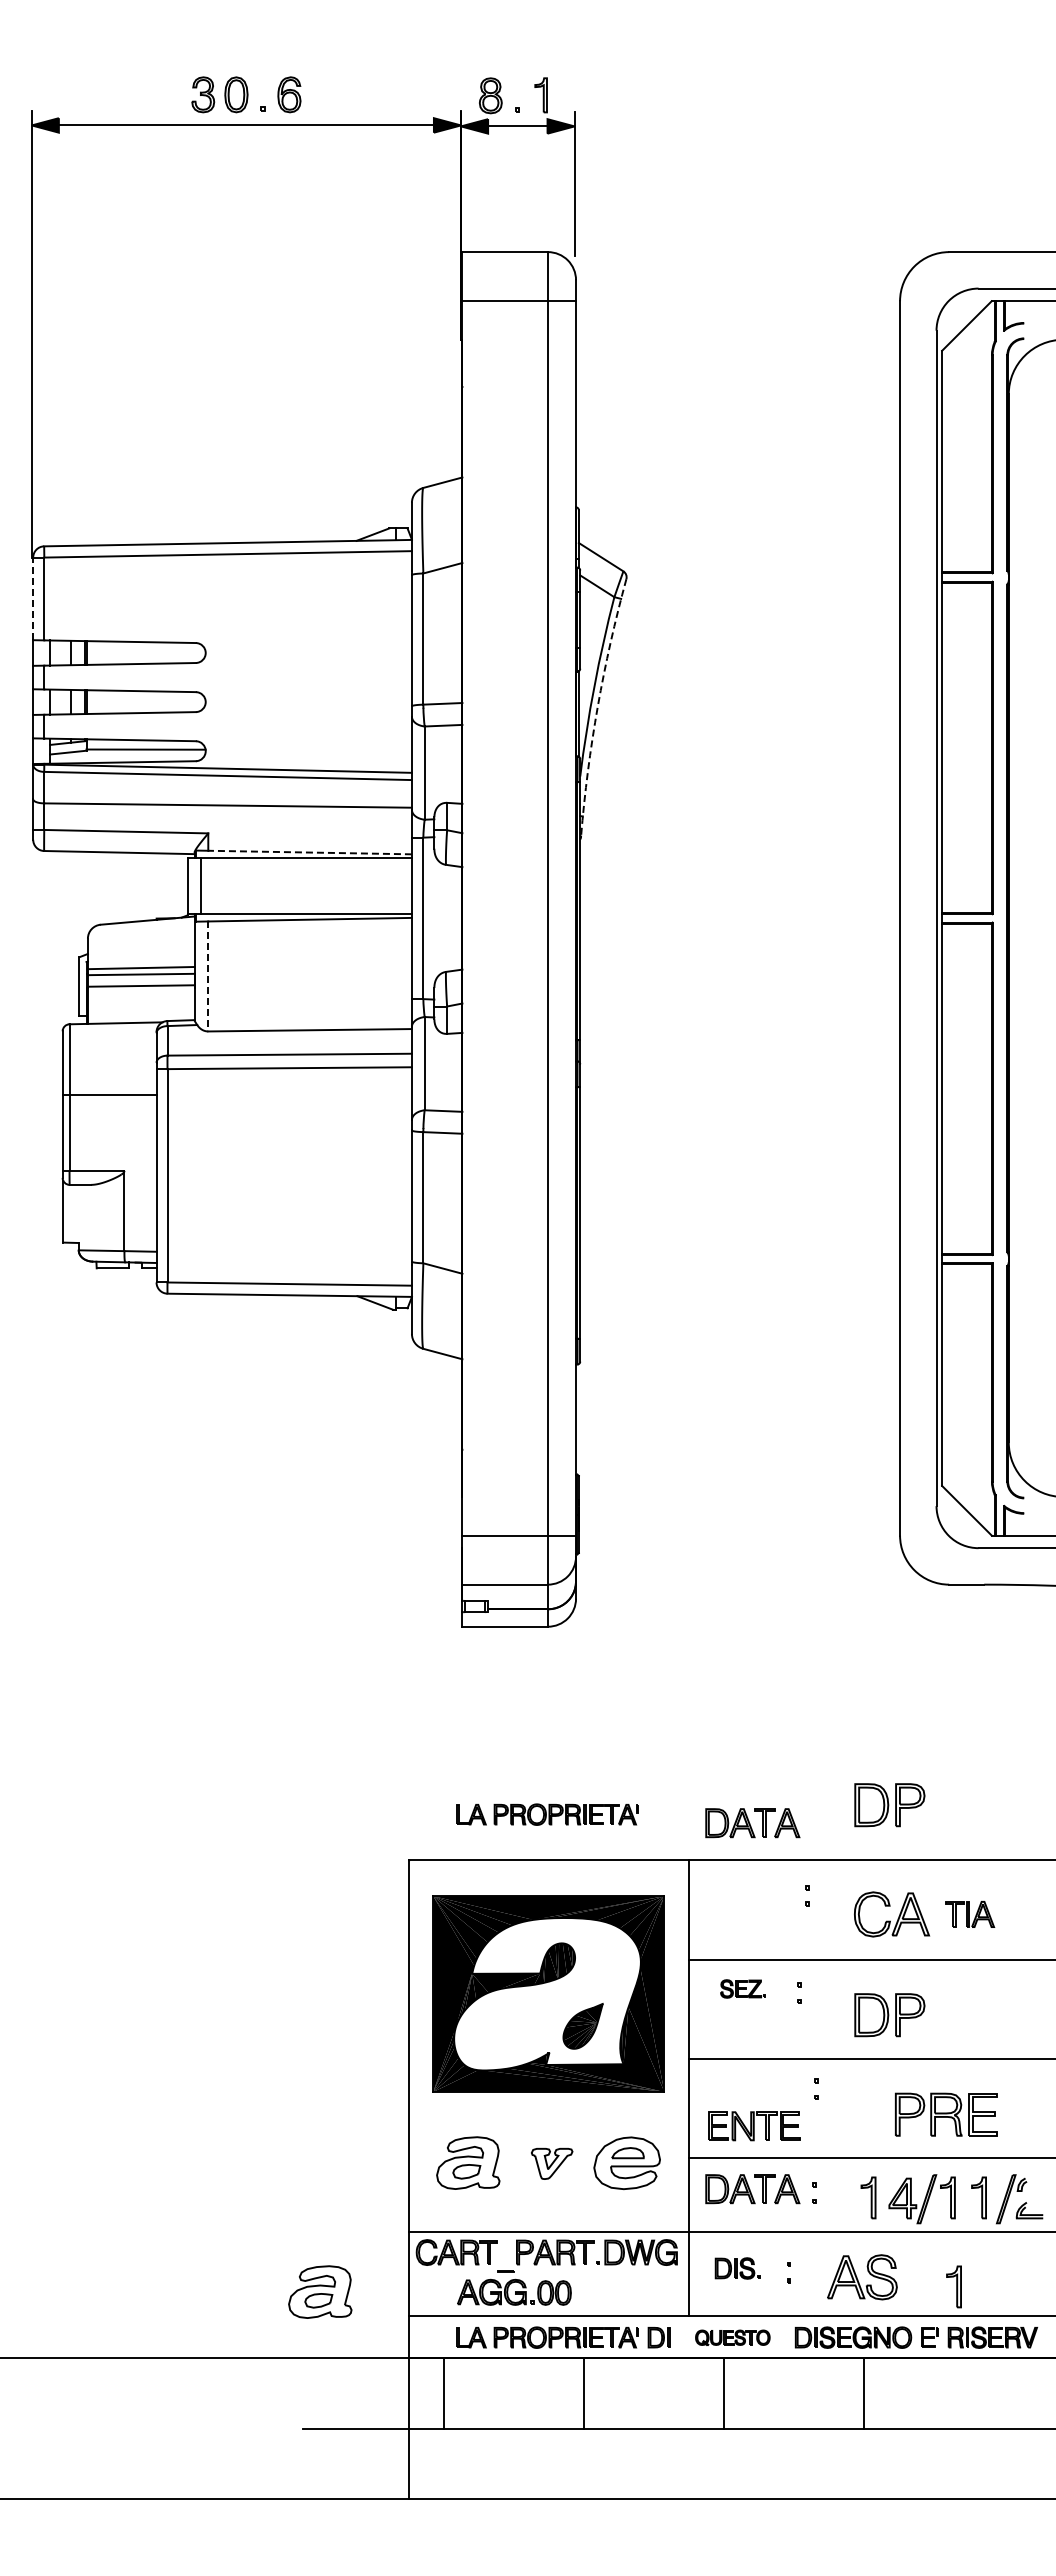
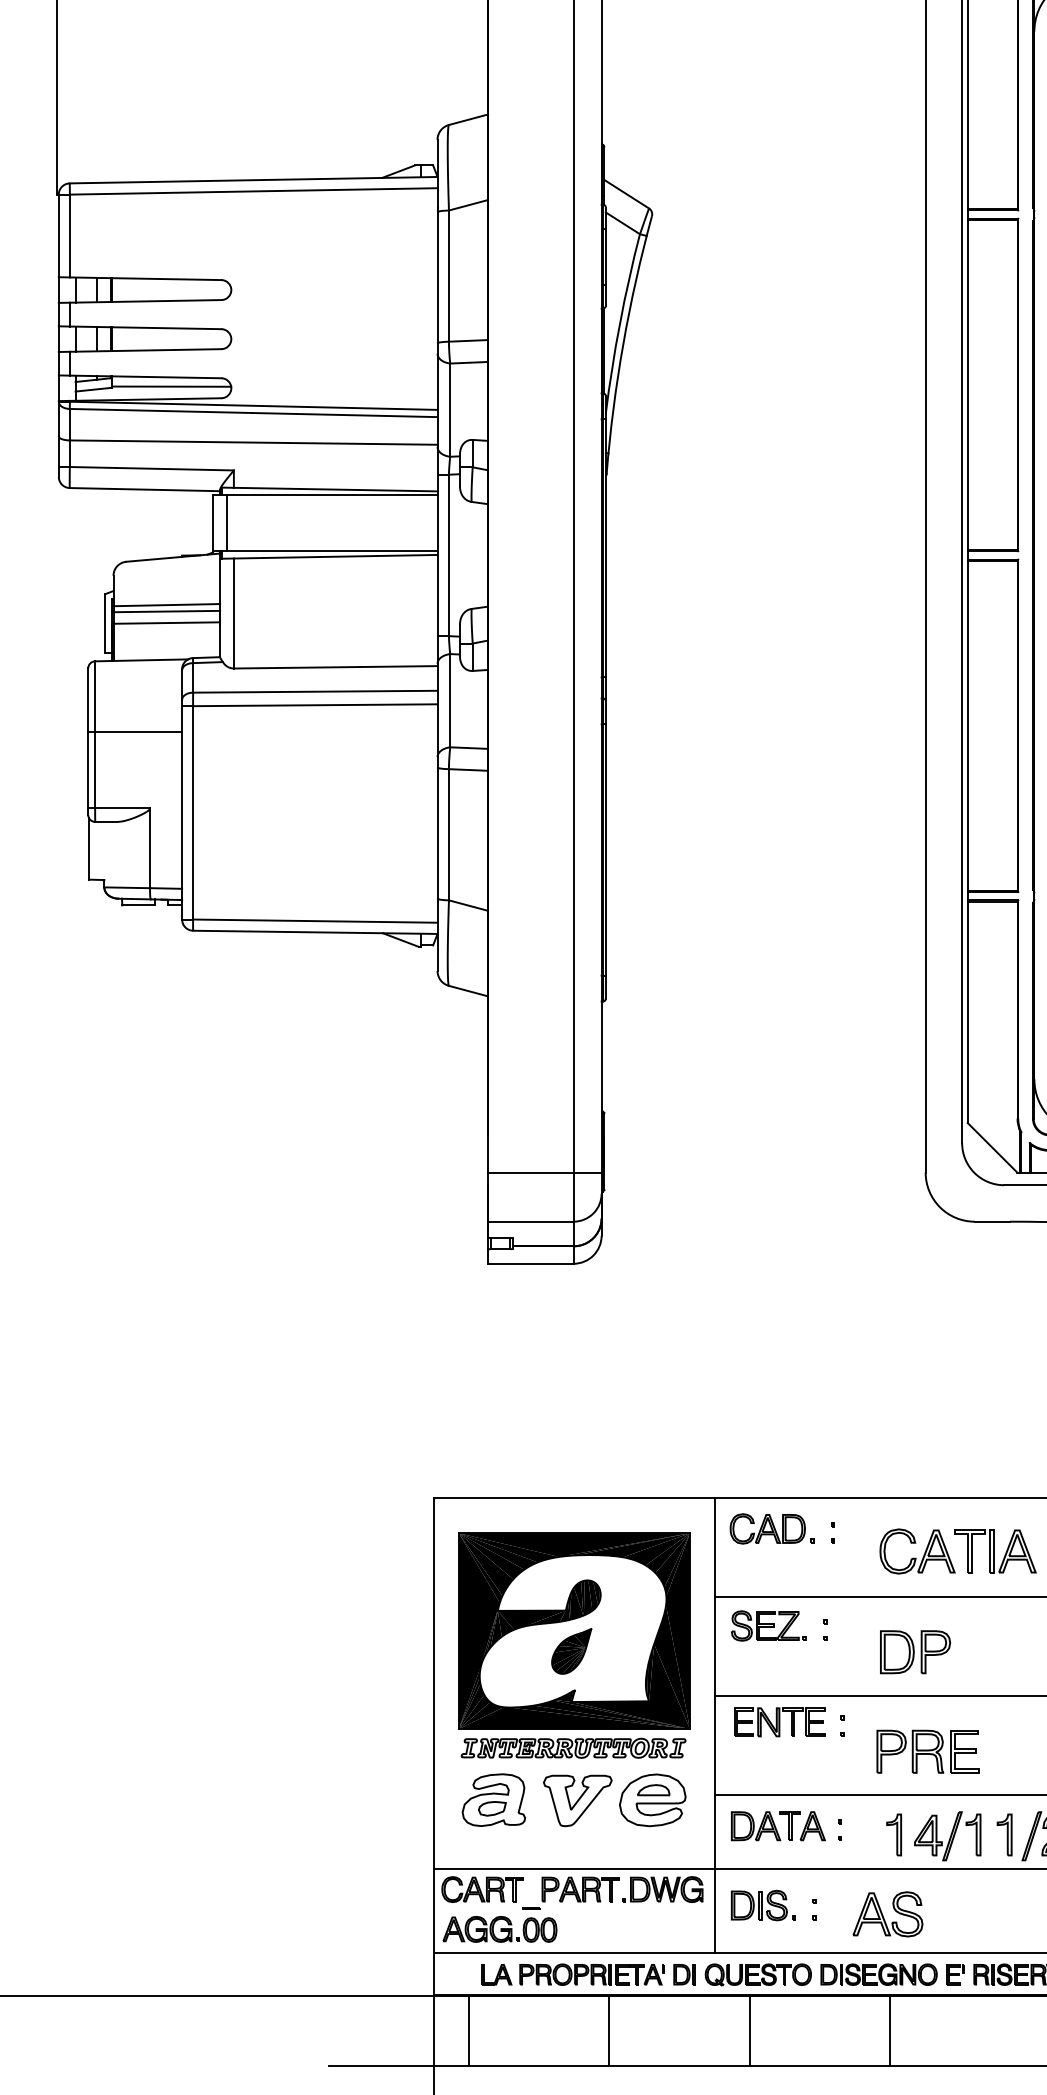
line: (33, 598) -> (59, 235), dashed -> solid
arc: (597, 706) -> (623, 343), dashed -> solid
line: (310, 852) -> (336, 489), dashed -> solid
line: (208, 976) -> (234, 613), dashed -> solid
part: (889, 1805) -> (915, 1442), removed
part: (547, 1814) -> (573, 1451), removed
part: (752, 1823) -> (778, 1460), removed
part: (746, 1891) -> (772, 1528), added
part: (969, 1914) -> (995, 1551), size x1.67
part: (742, 1988) -> (768, 1625), size x1.67
part: (582, 2026) -> (571, 1651), moved
part: (547, 2110) -> (573, 1747), added
part: (946, 2114) -> (928, 1751), moved
part: (754, 2126) -> (780, 1722), moved
part: (551, 2163) -> (577, 1800), size x1.67
part: (737, 2268) -> (763, 1905), size x1.43
part: (953, 2286) -> (979, 1923), removed
part: (320, 2291) -> (346, 1928), removed
part: (514, 2291) -> (500, 1928), moved
part: (732, 2337) -> (758, 1974), size x1.43

